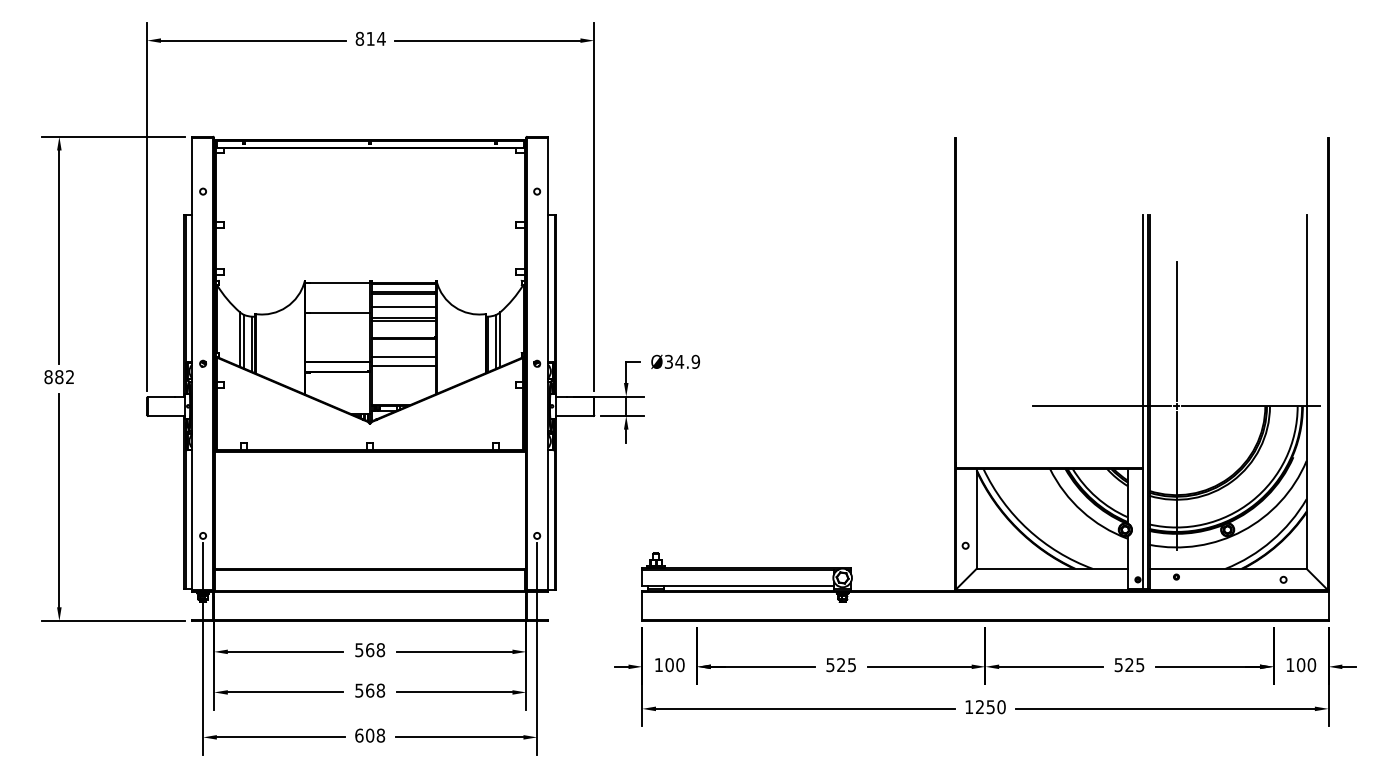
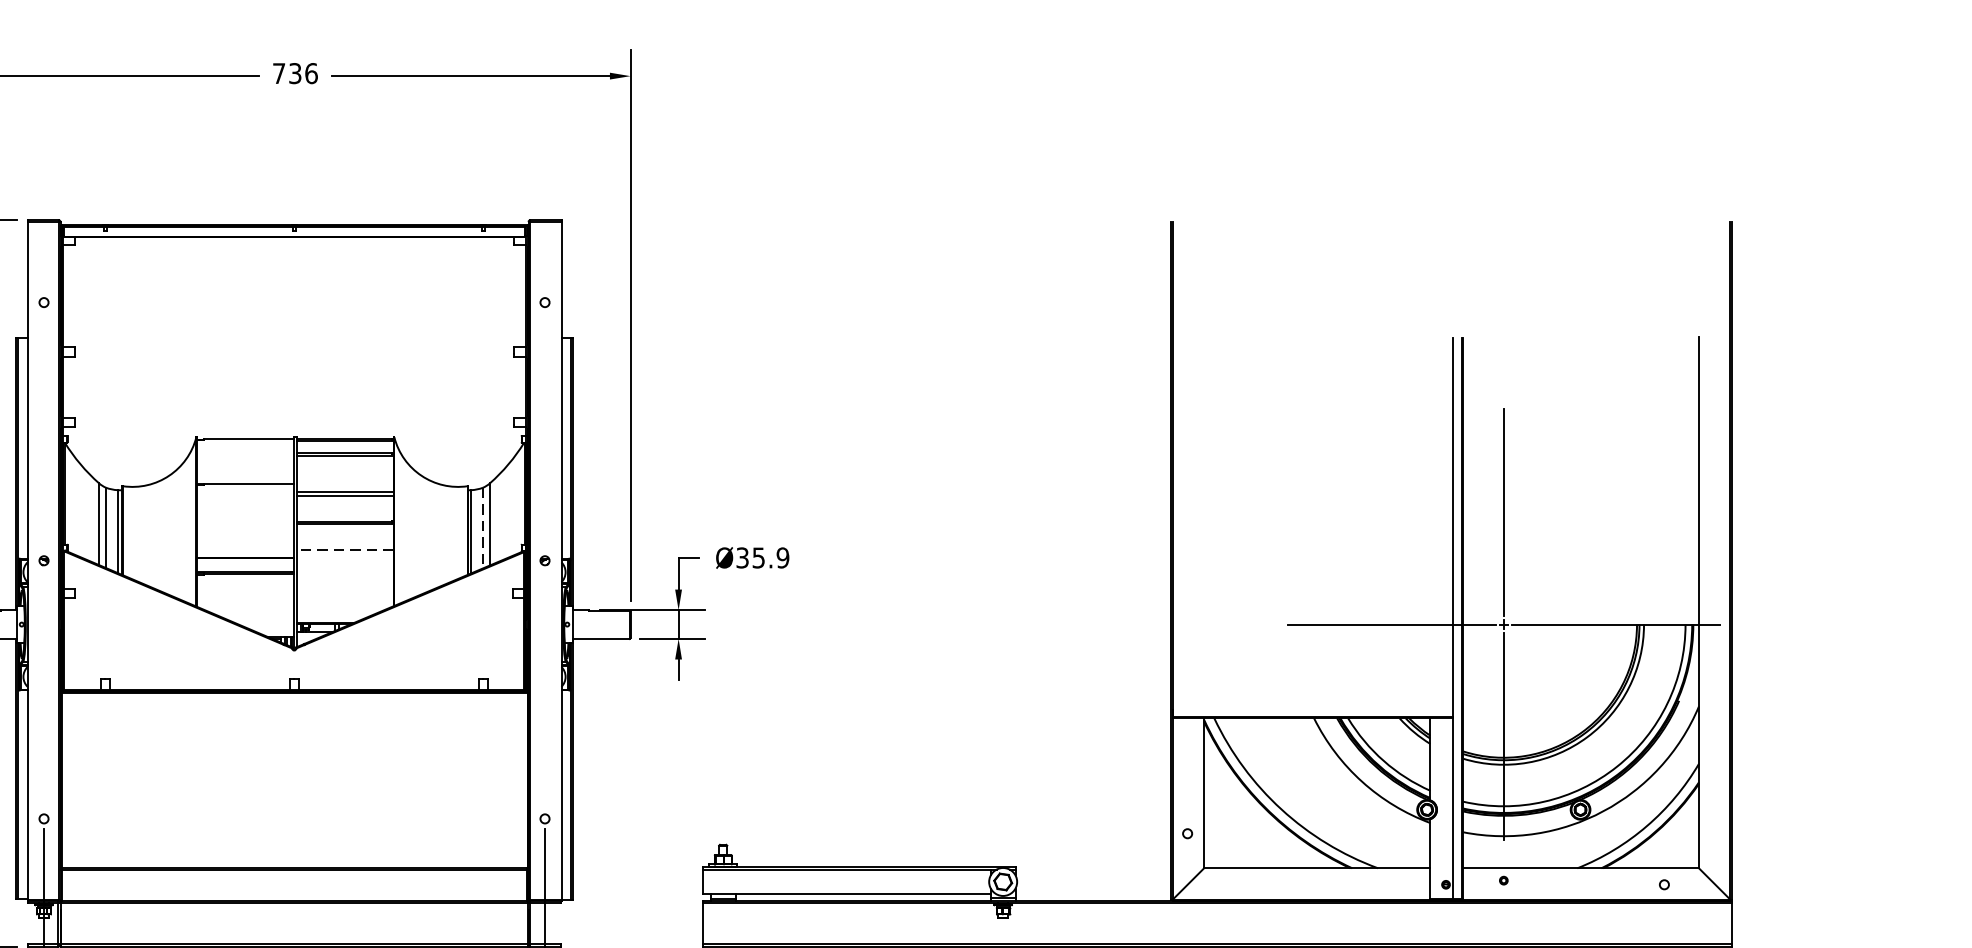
text: (370, 38) -> (295, 72), 814 -> 736
line: (403, 307) -> (344, 476), removed
line: (495, 341) -> (482, 527), solid -> dashed
line: (403, 356) -> (344, 549), solid -> dashed
text: (679, 361) -> (758, 557), Ø34.9 -> Ø35.9
line: (403, 365) -> (344, 563), removed

